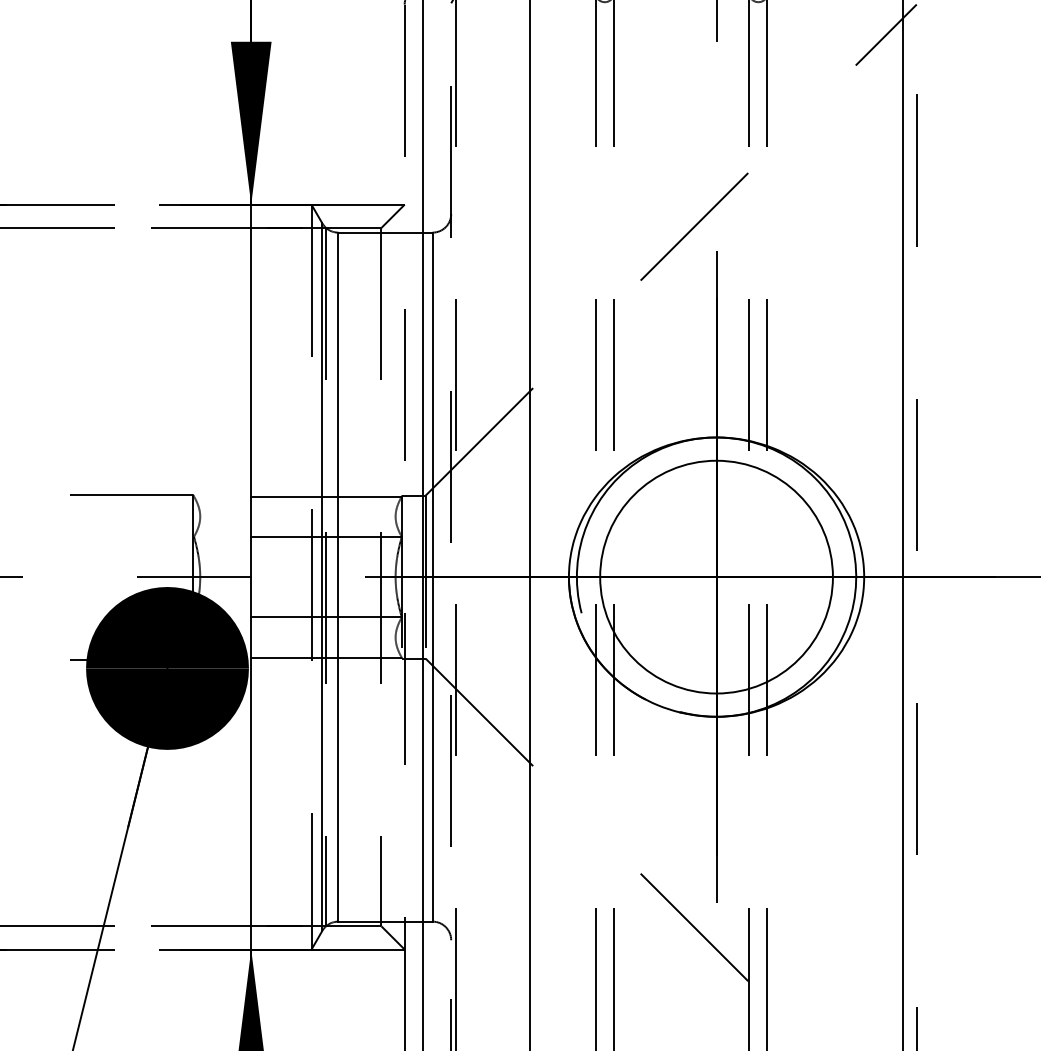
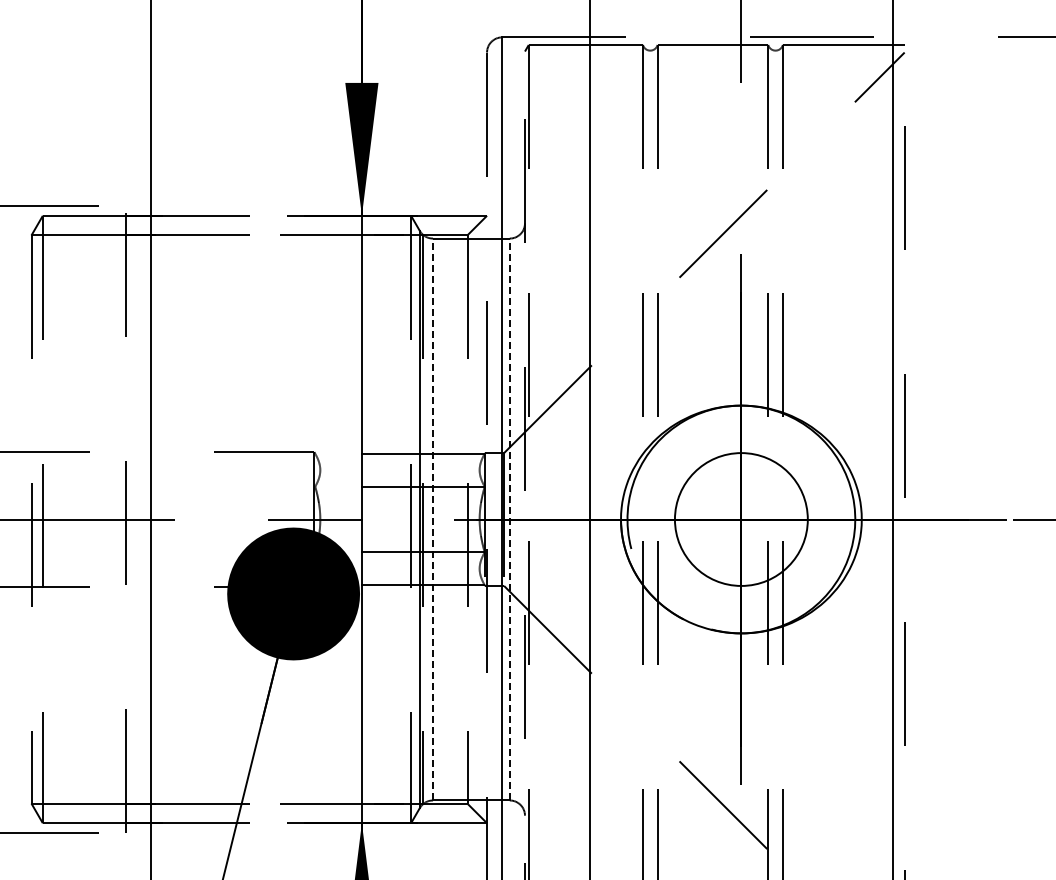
line: (339, 577) -> (433, 519), solid -> dashed
line: (432, 577) -> (509, 519), solid -> dashed
circle: (716, 577) -> (741, 519), size x0.7

